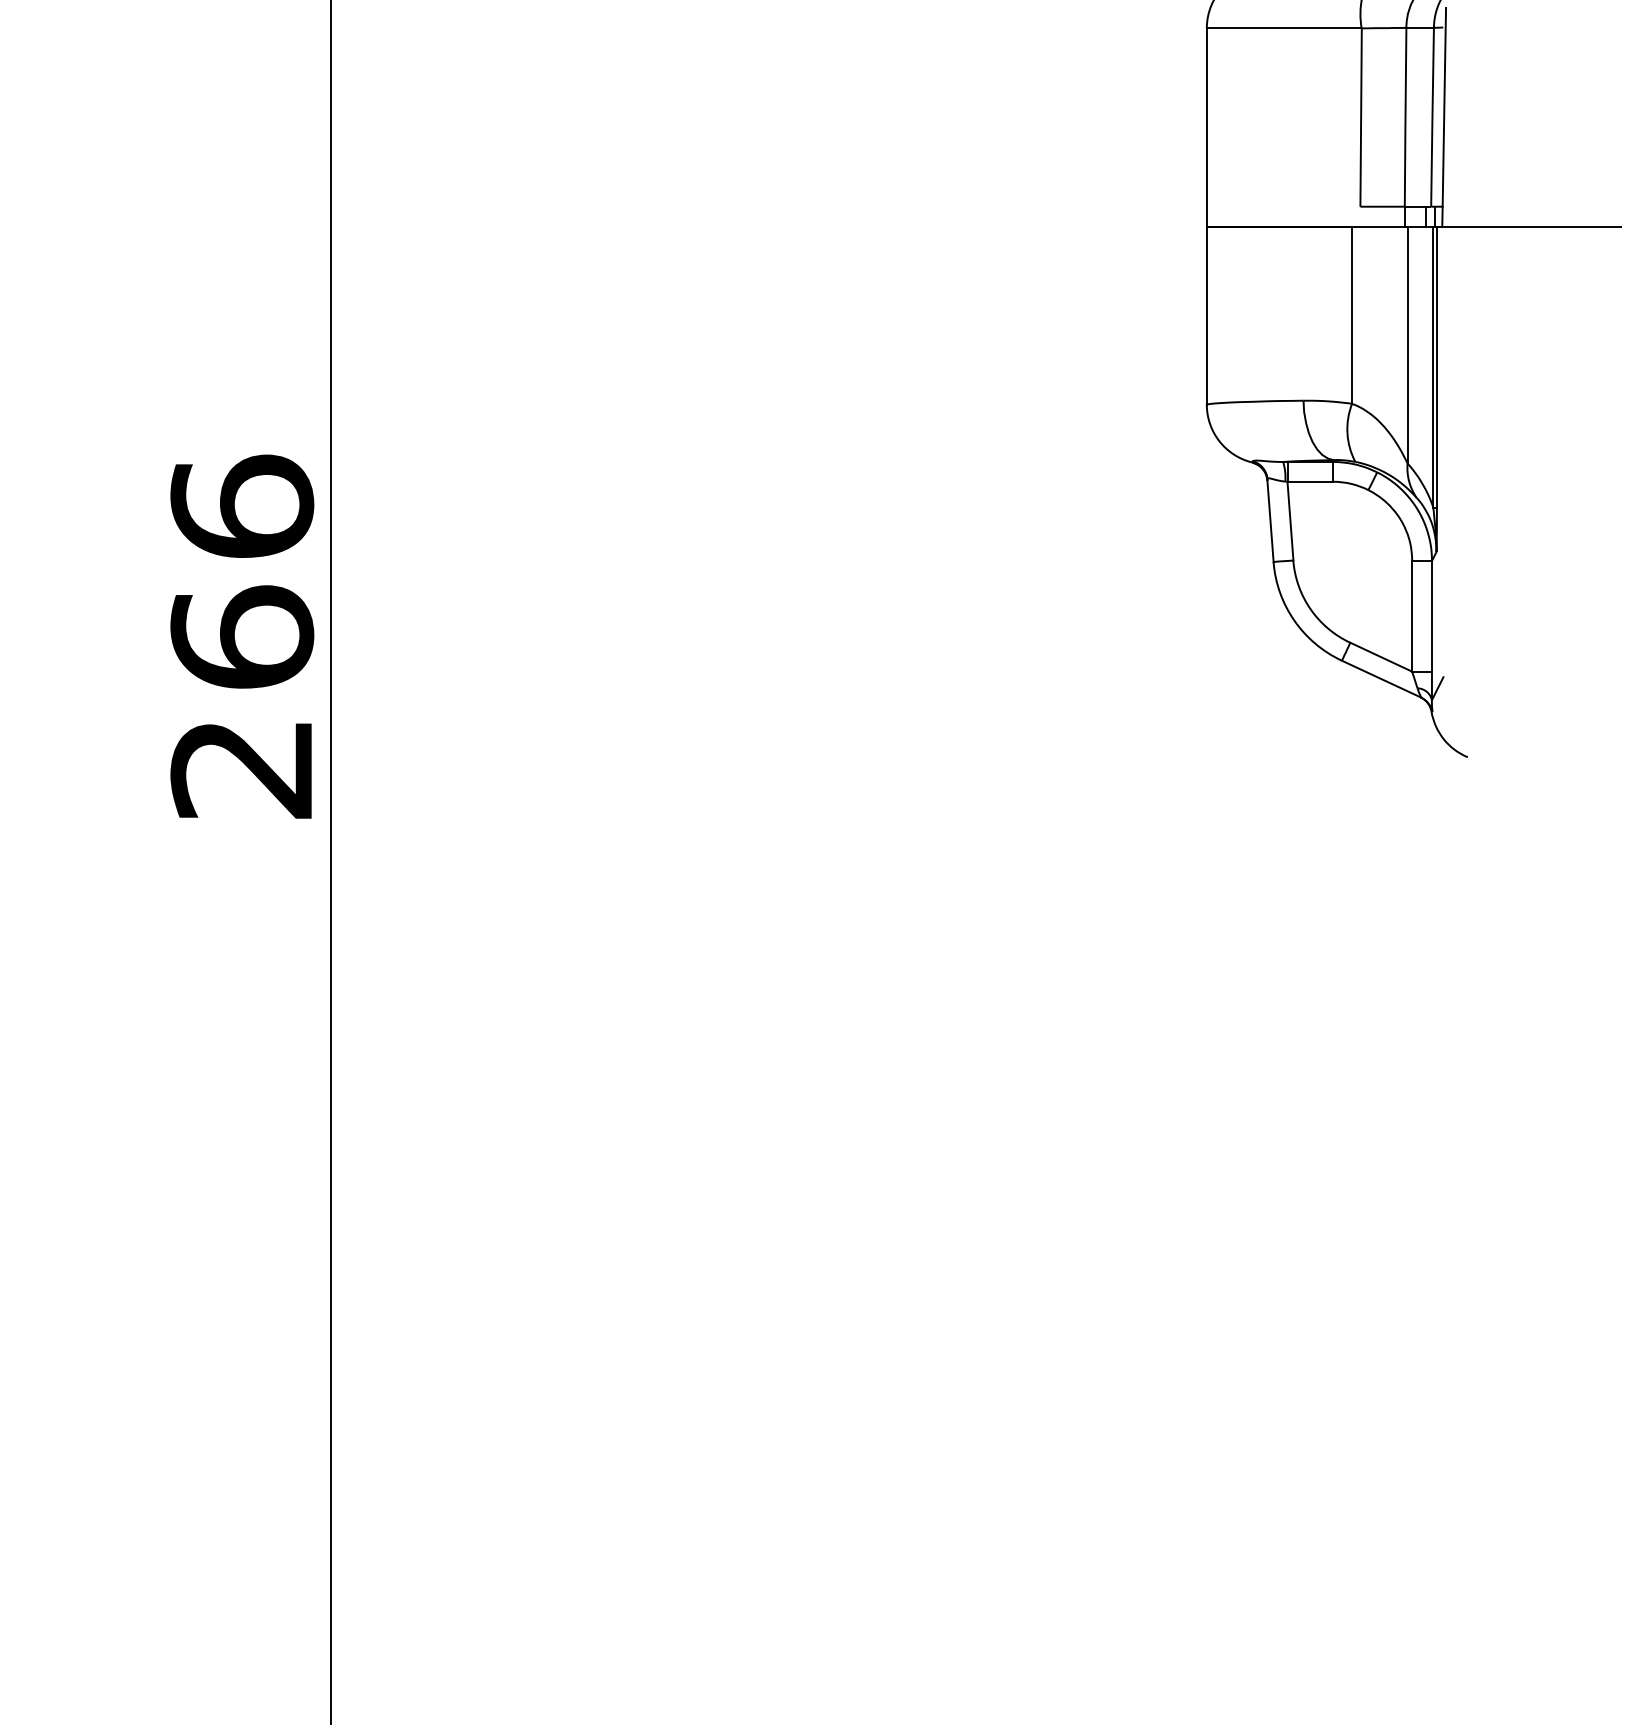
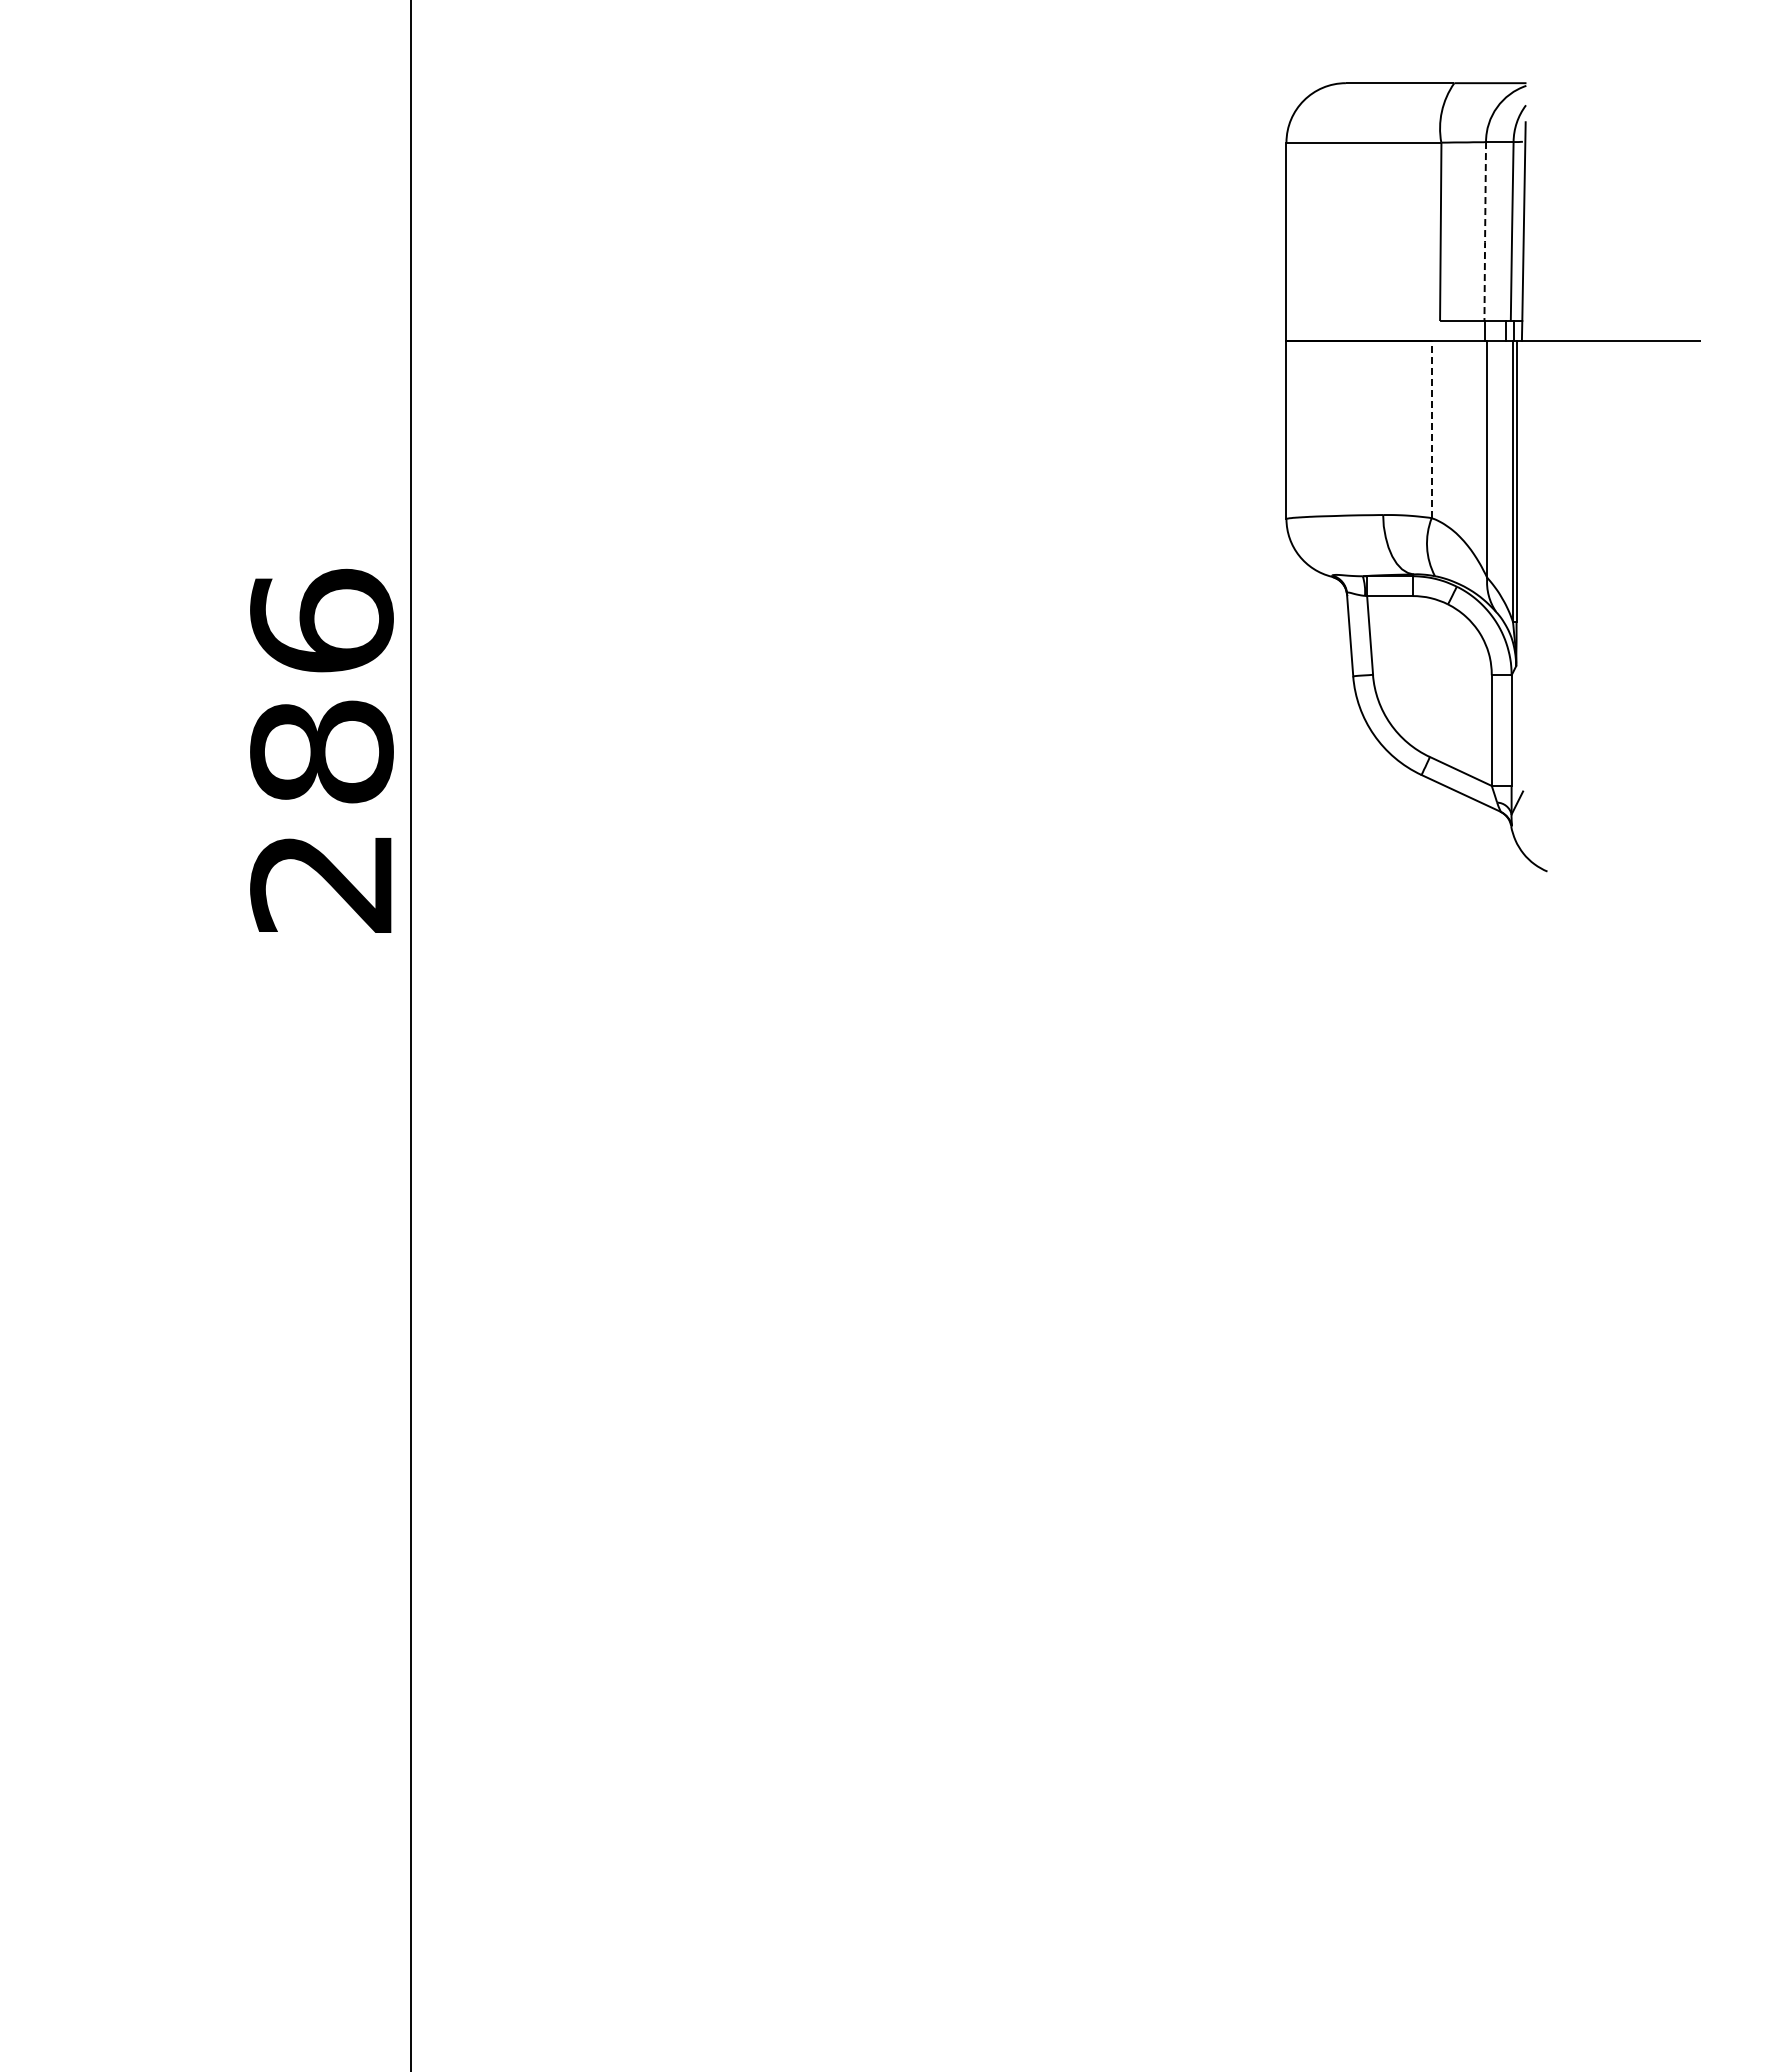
line: (1405, 118) -> (1485, 232), solid -> dashed
line: (1351, 315) -> (1431, 429), solid -> dashed
text: (241, 637) -> (321, 751), 266 -> 286

